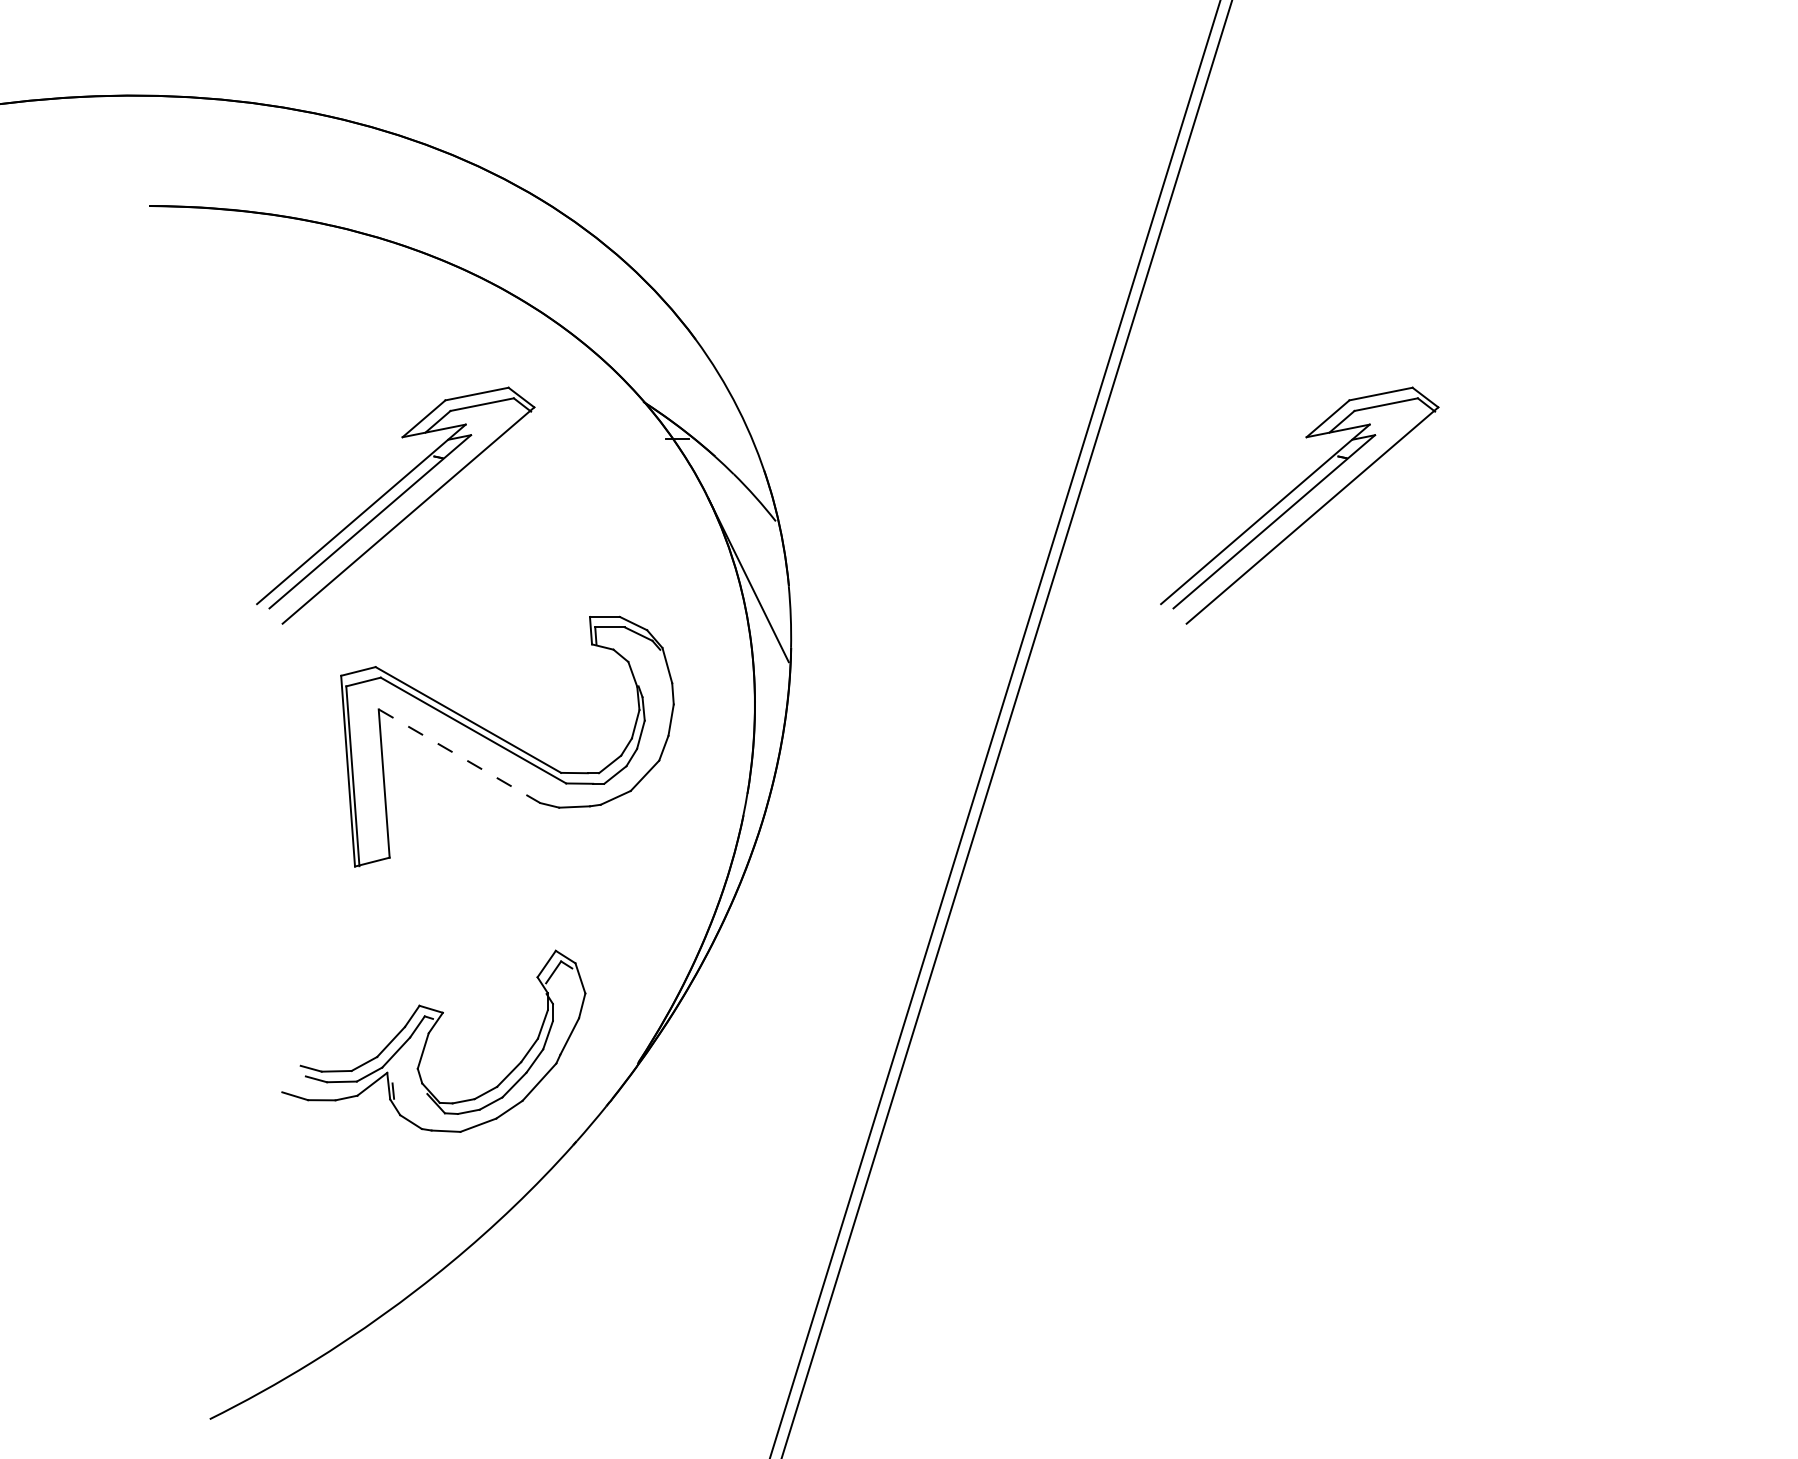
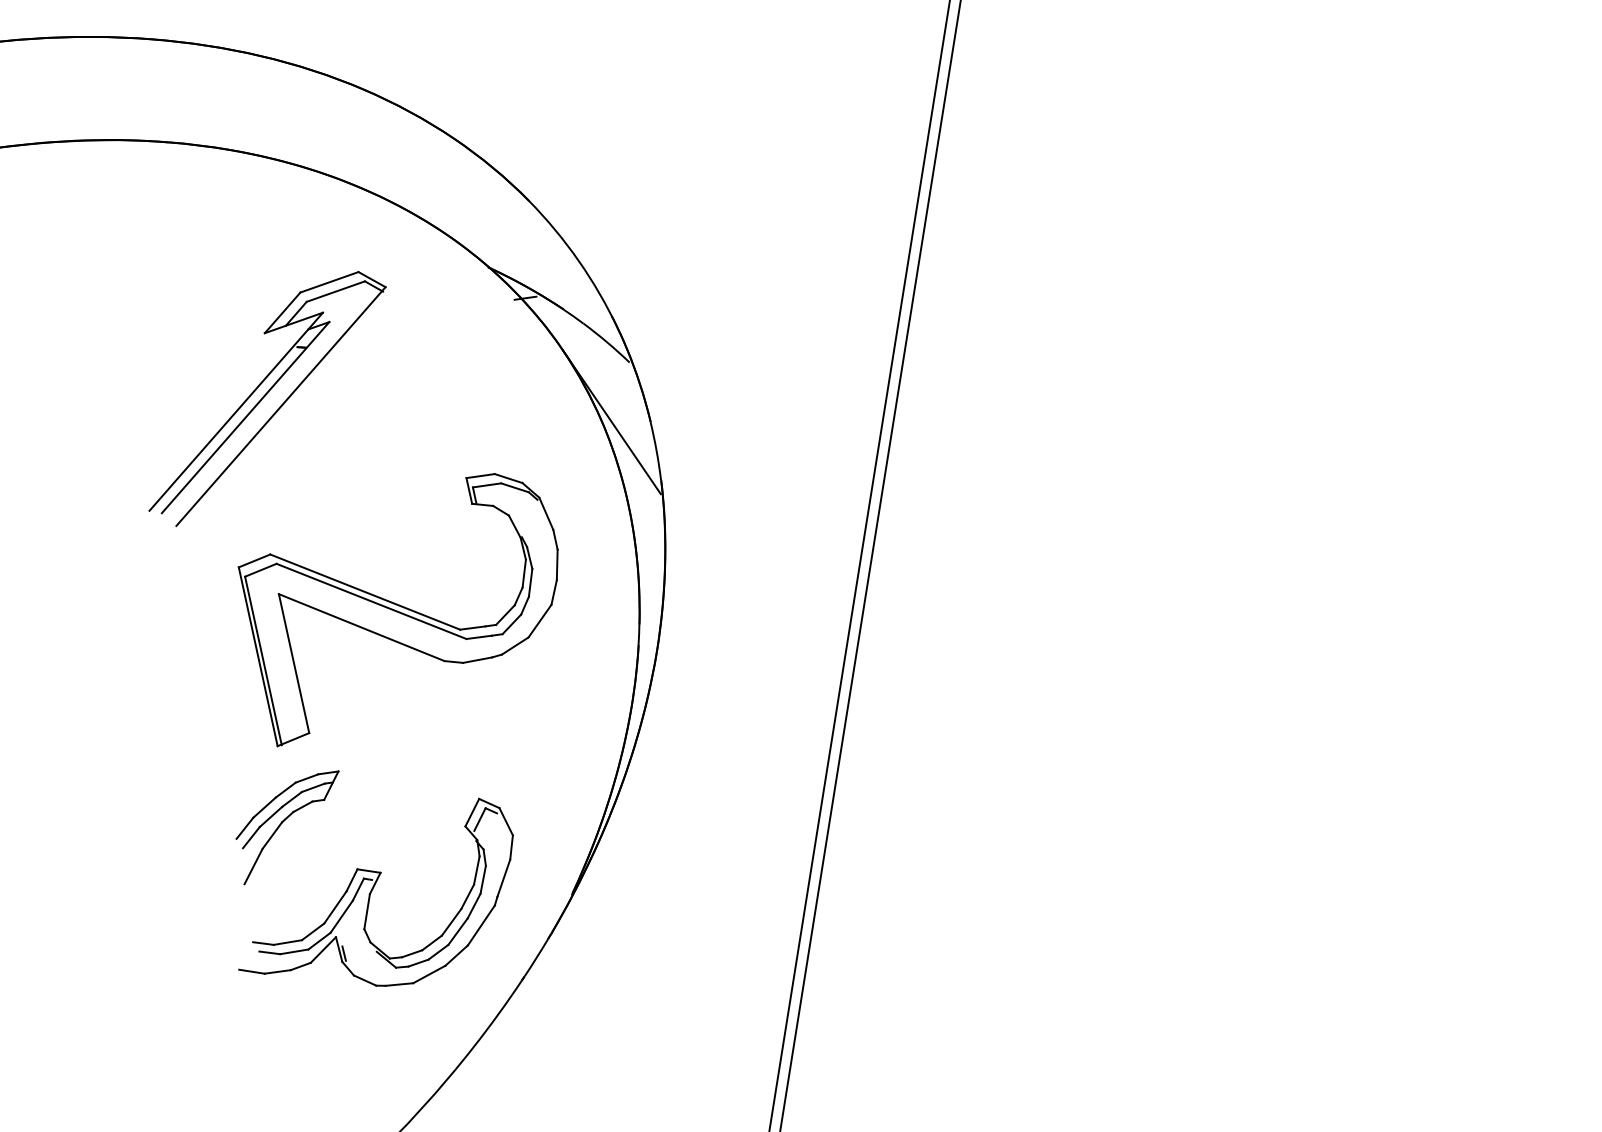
part: (1299, 505) -> (1123, 276), removed
line: (459, 756) -> (361, 627), dashed -> solid
part: (351, 945) -> (284, 821), added

